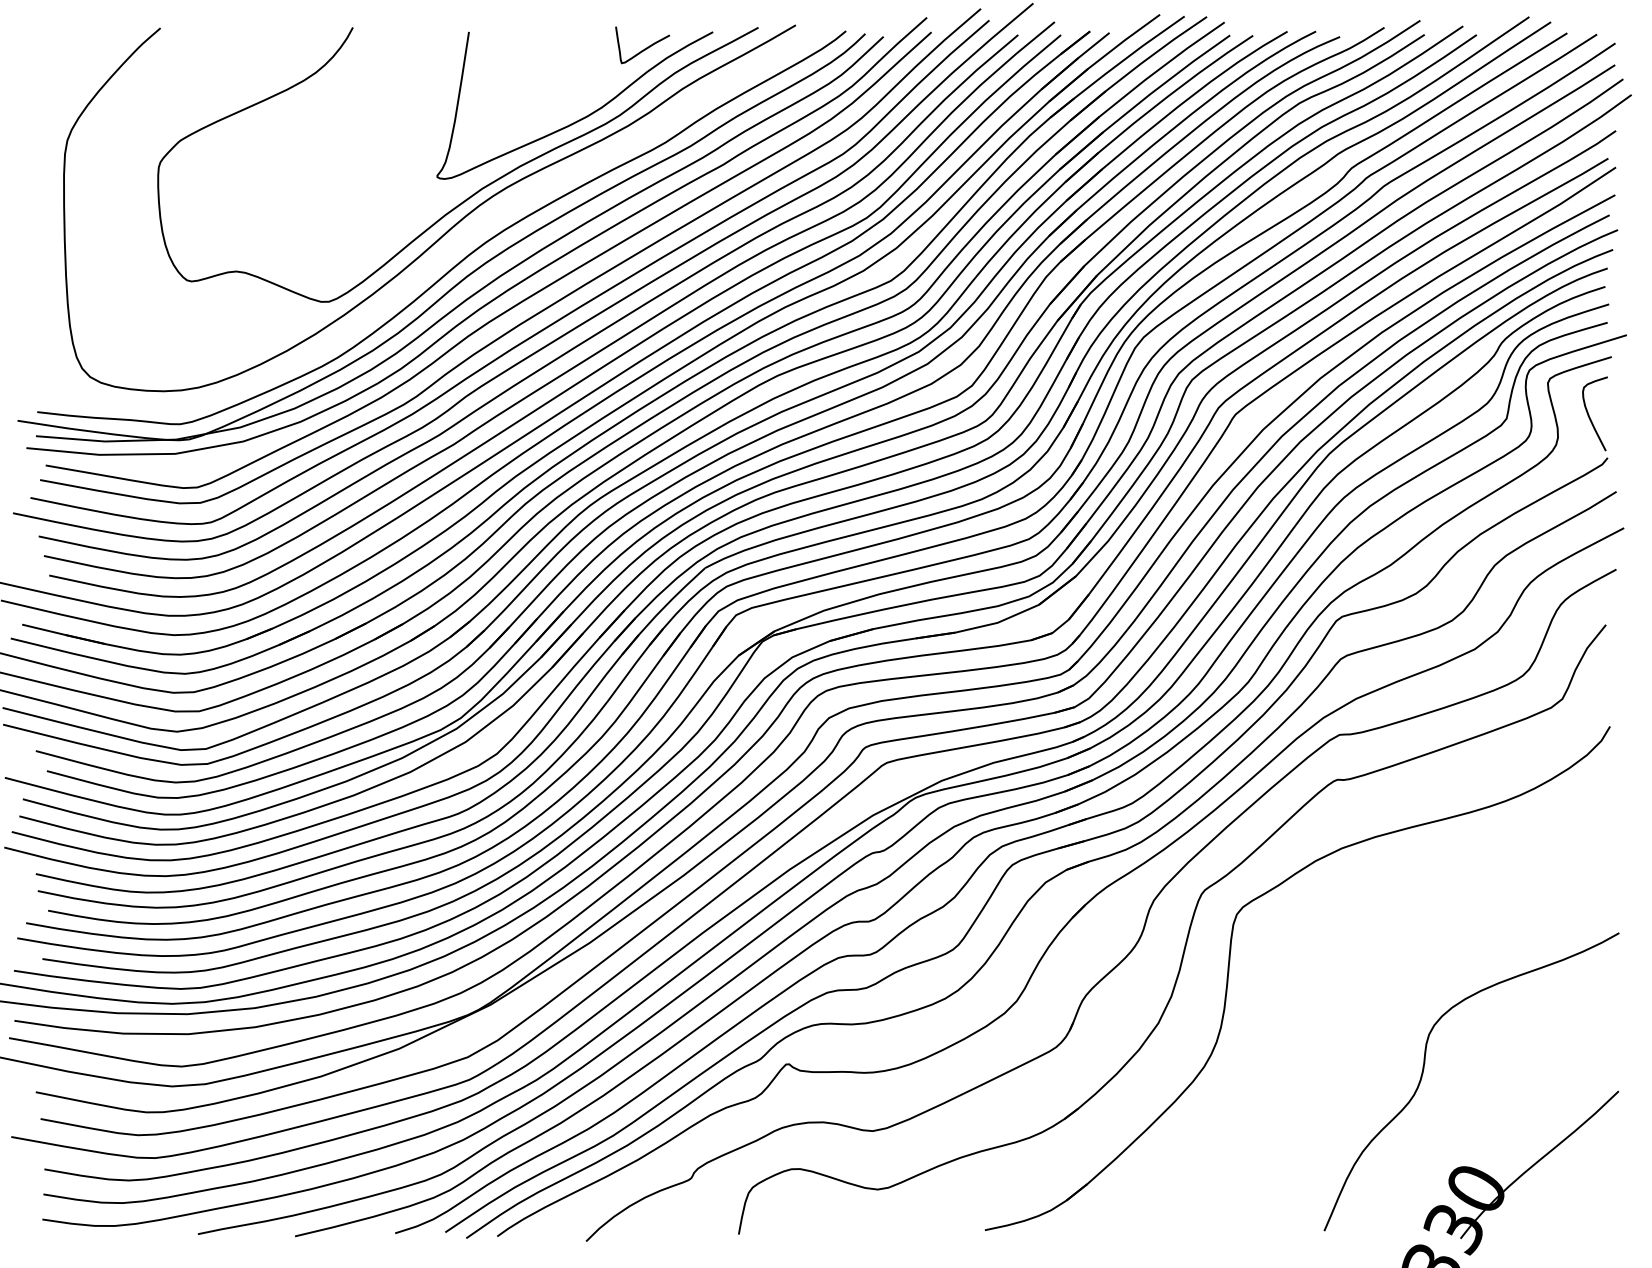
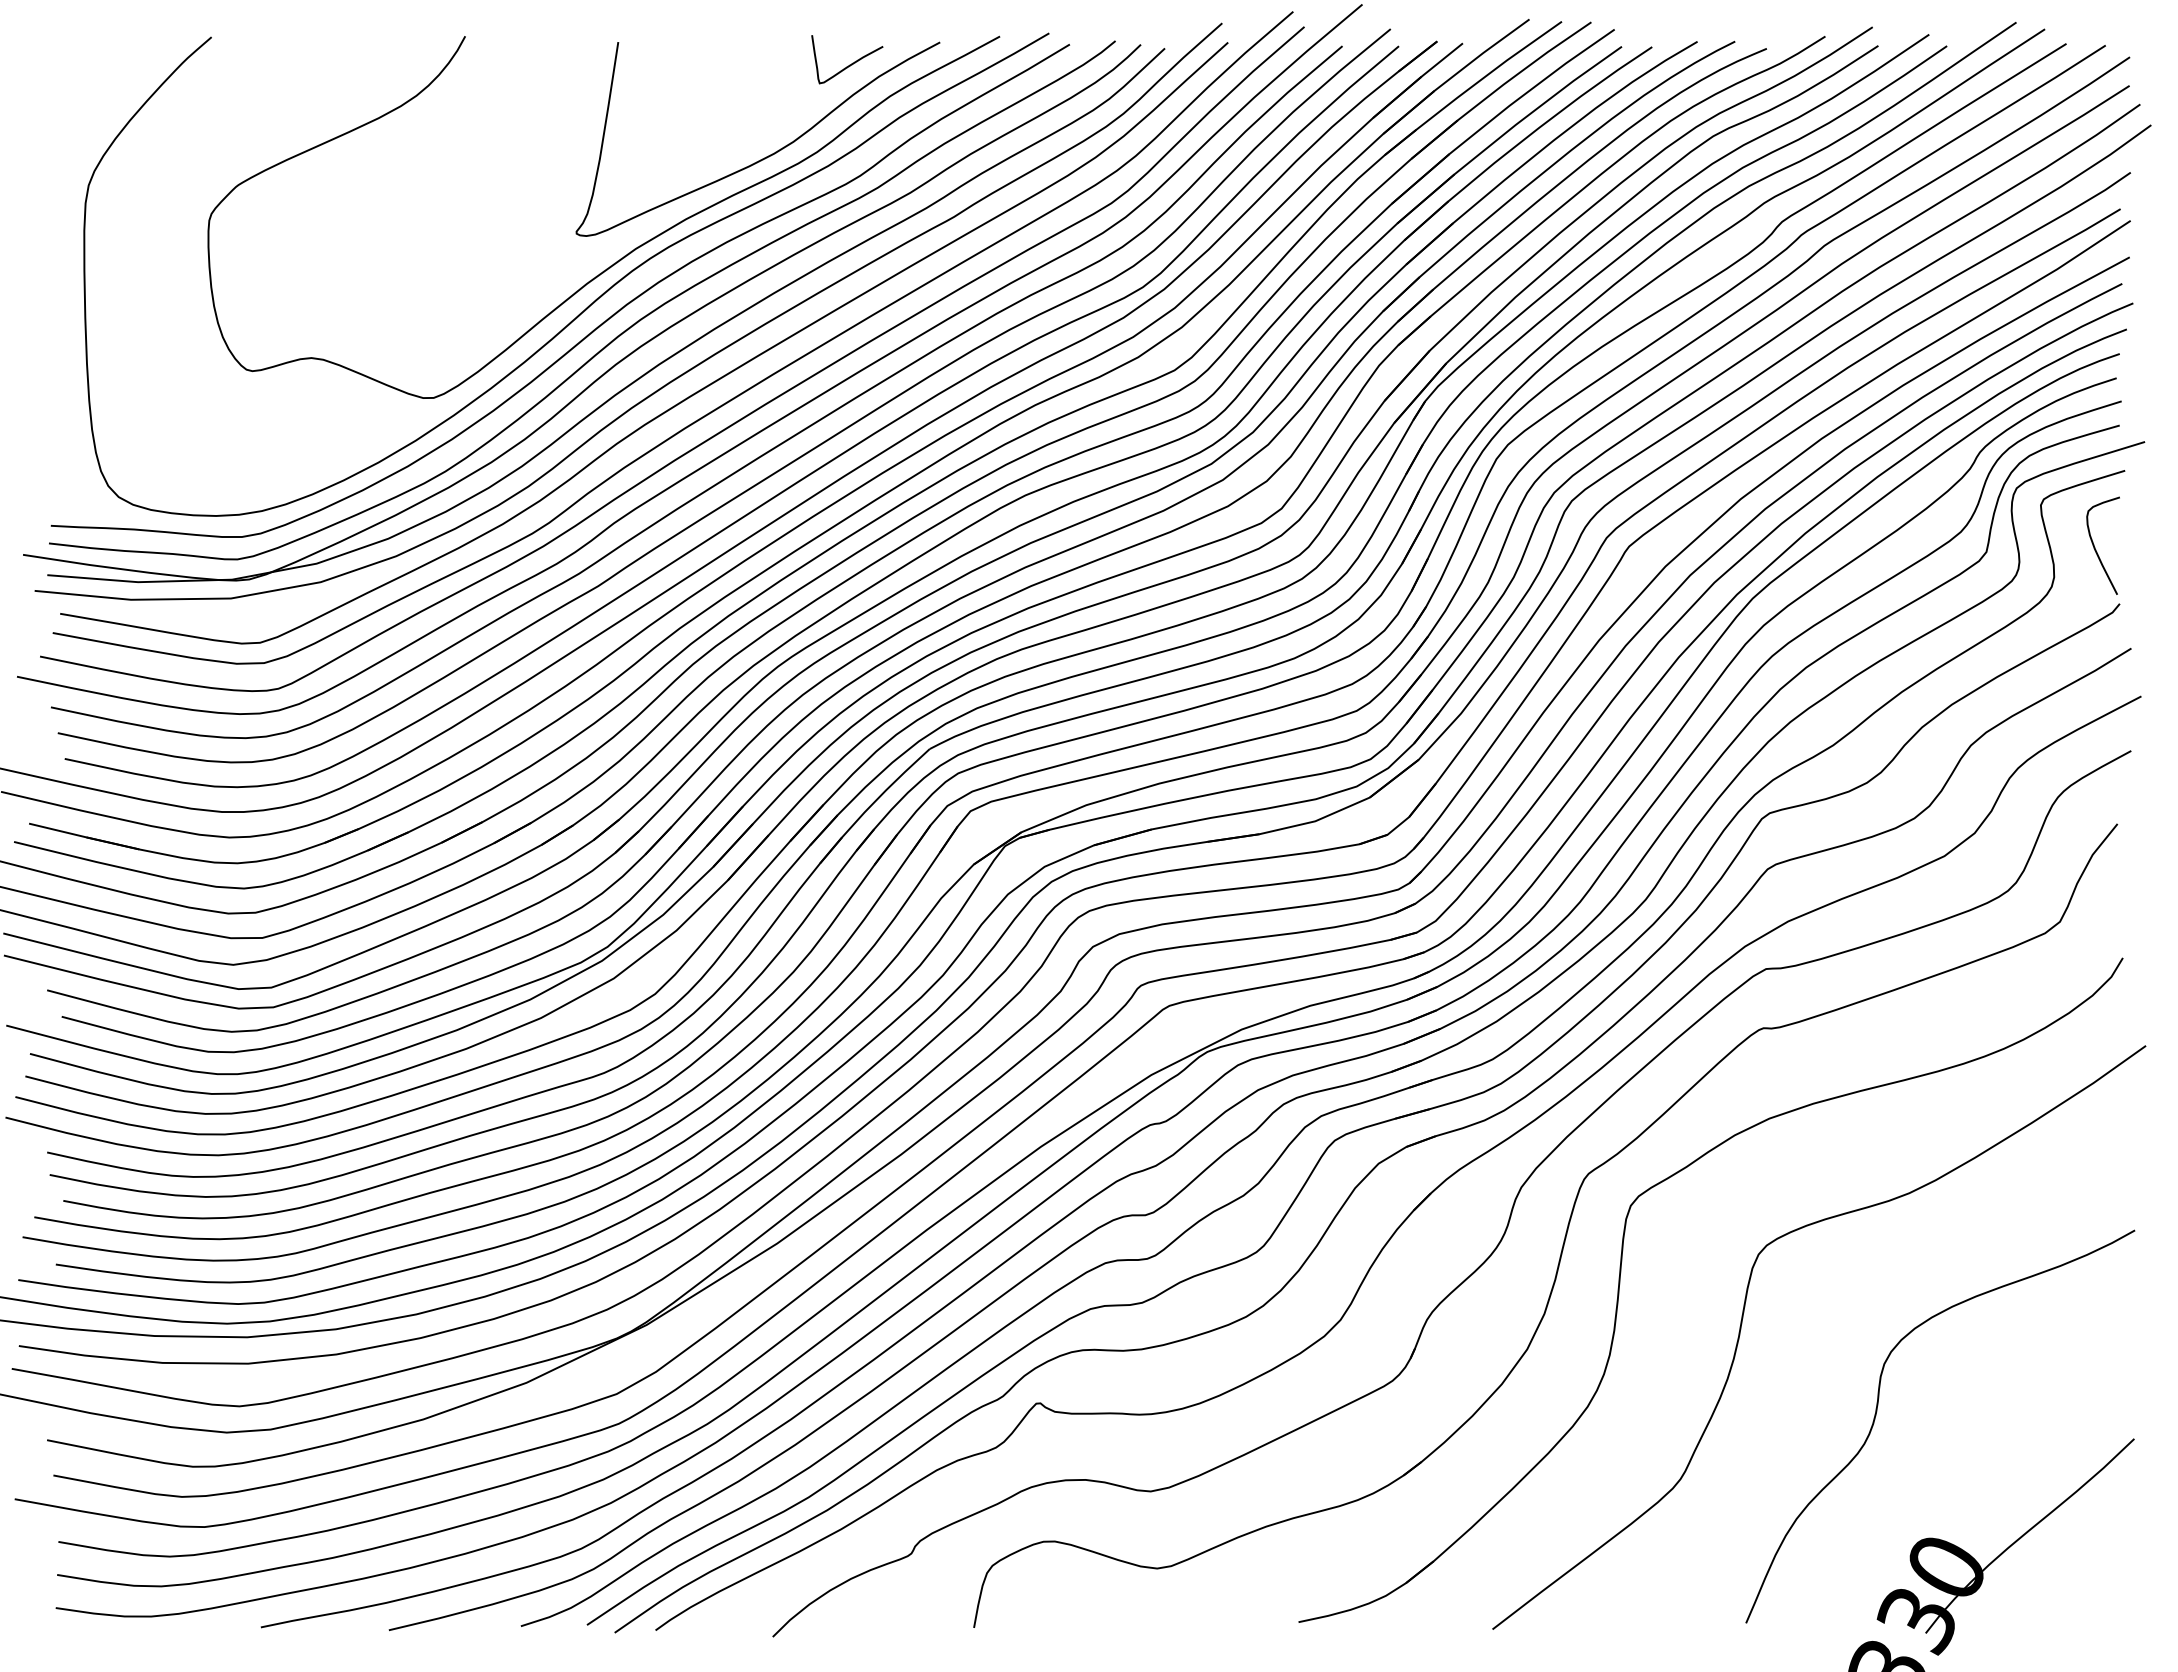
curve: (450, 249) -> (593, 329), added
curve: (1321, 1004) -> (1742, 1324), added

